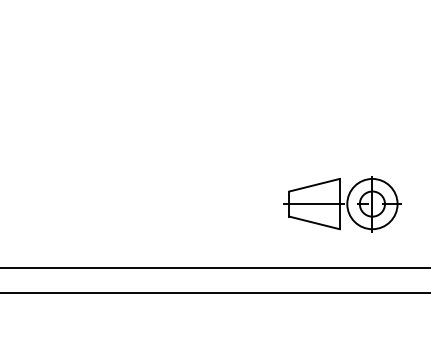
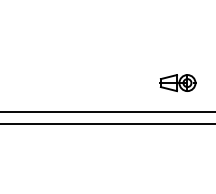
part: (341, 202) -> (177, 82), size x0.7

